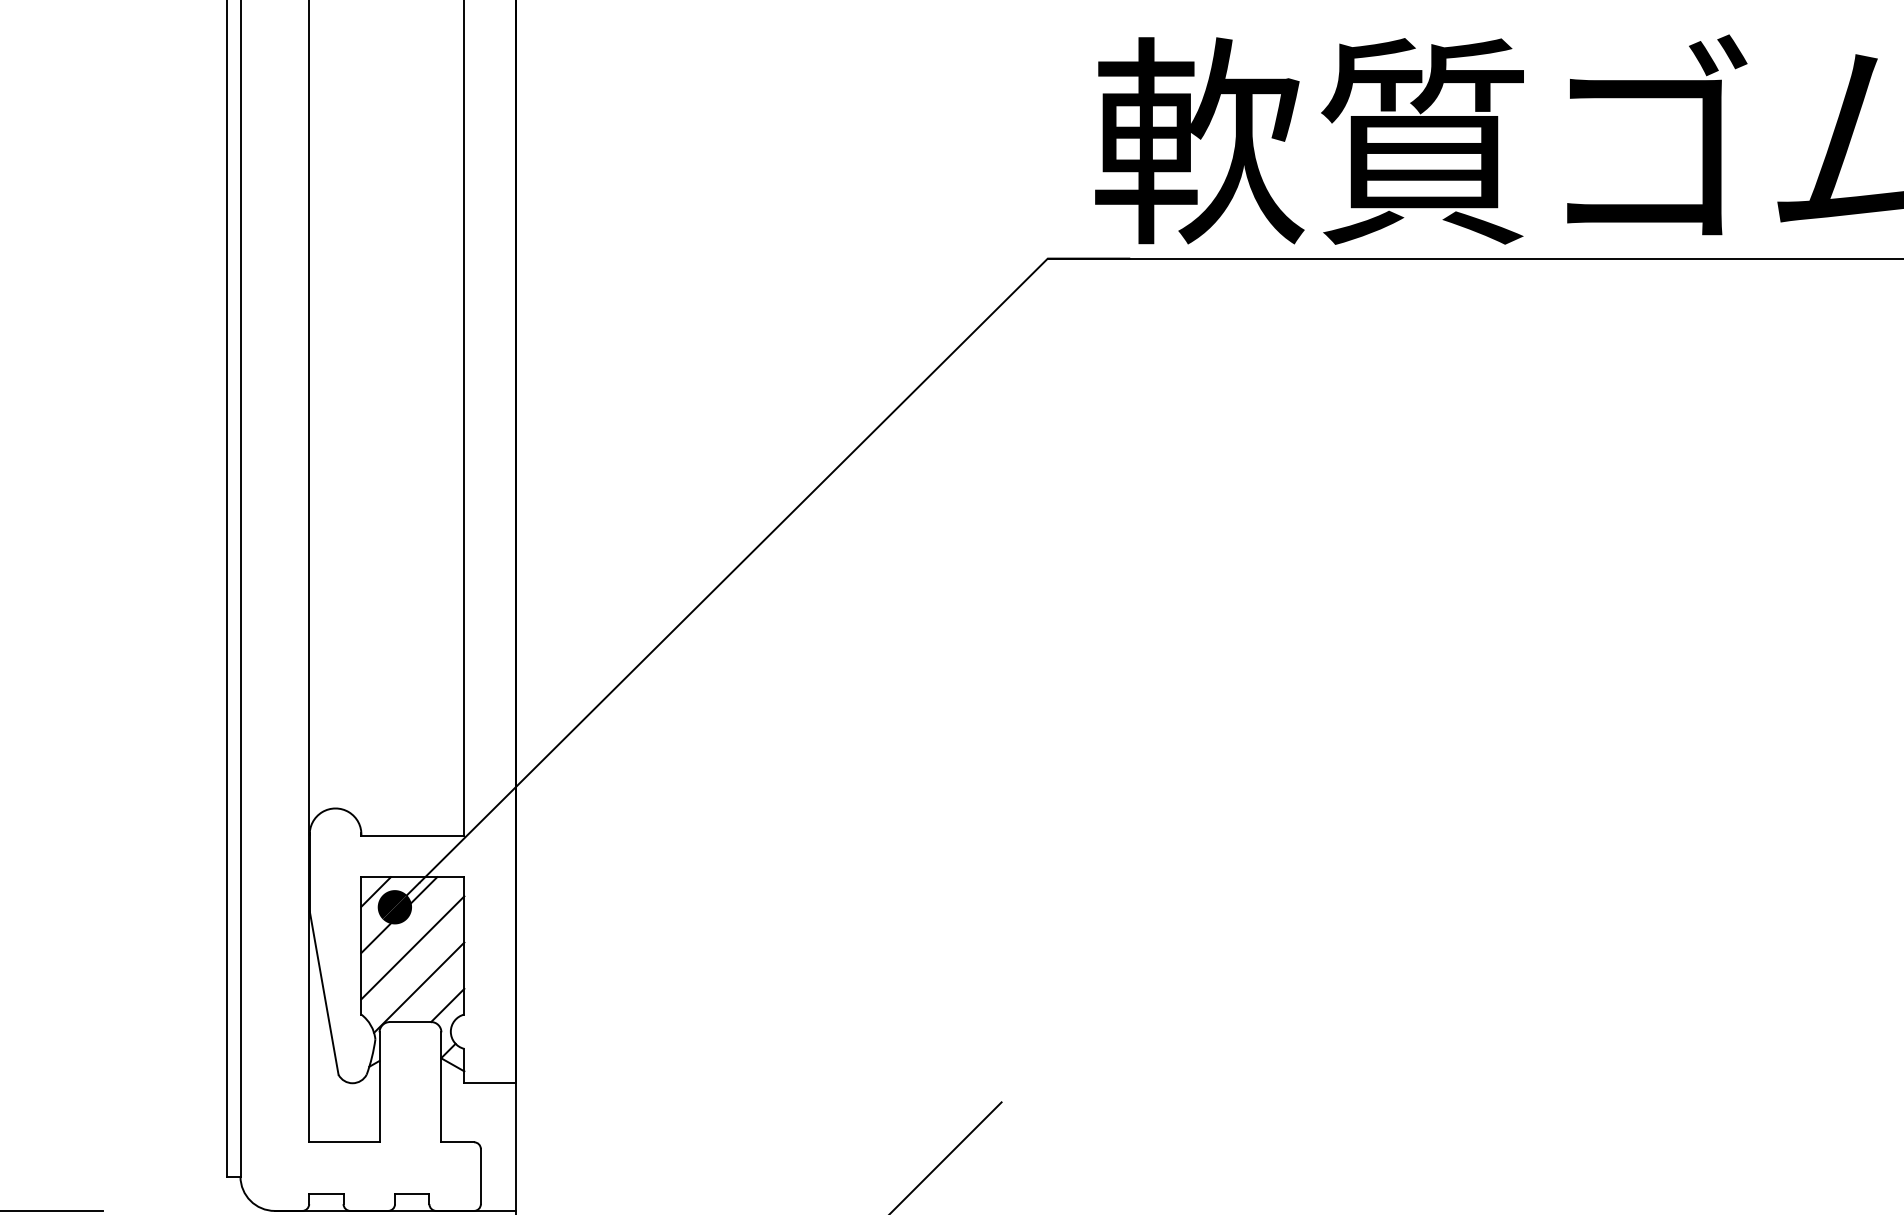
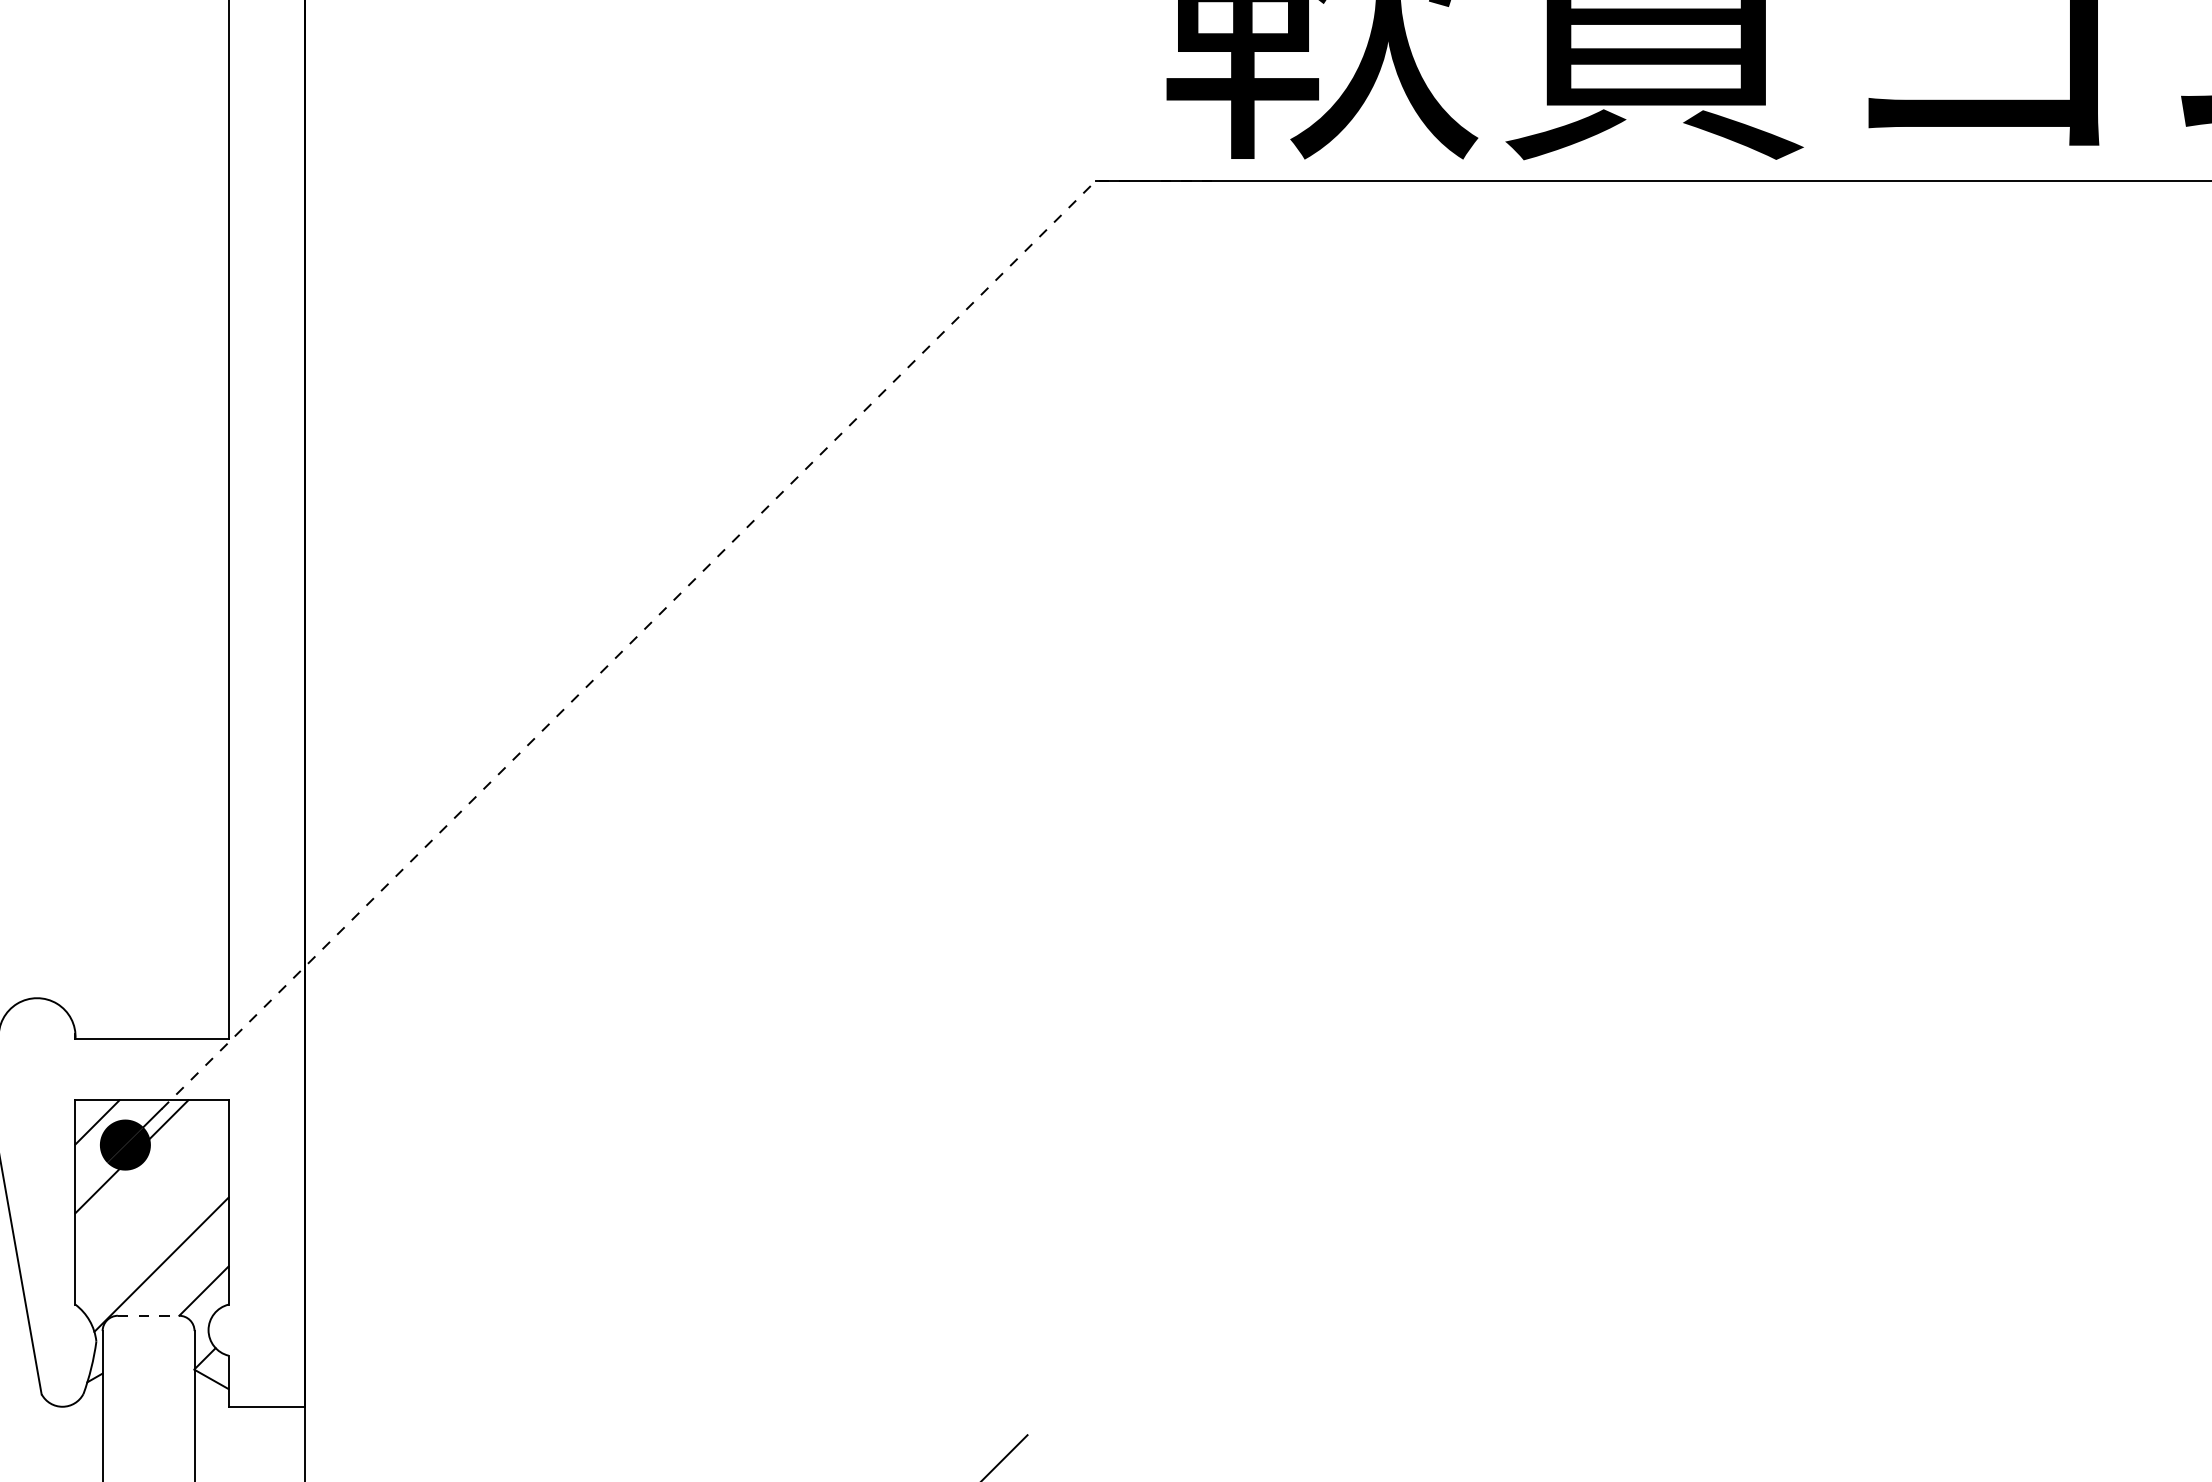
line: (763, 540) -> (673, 599), solid -> dashed
line: (412, 947) -> (151, 1204), removed
line: (410, 1022) -> (148, 1316), solid -> dashed

